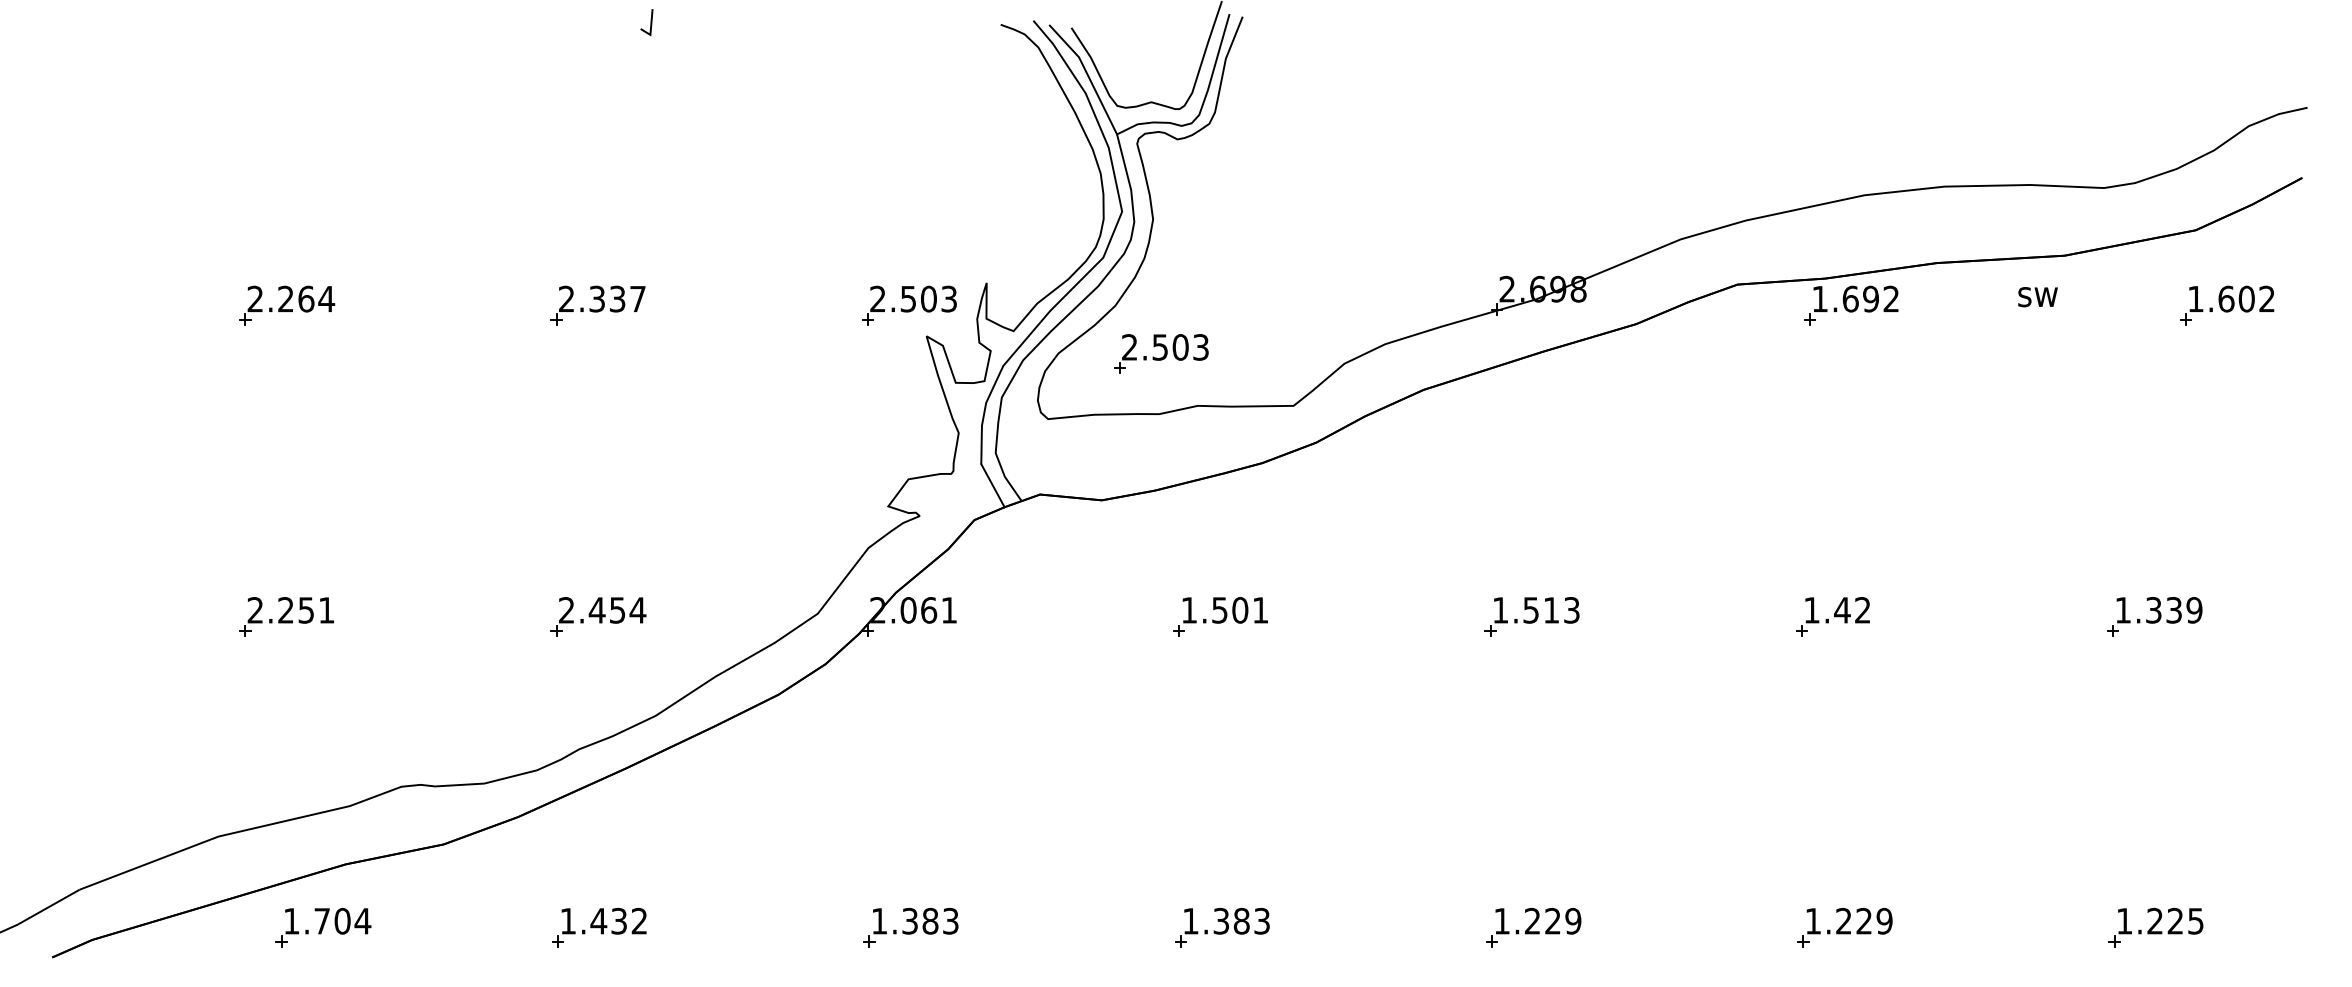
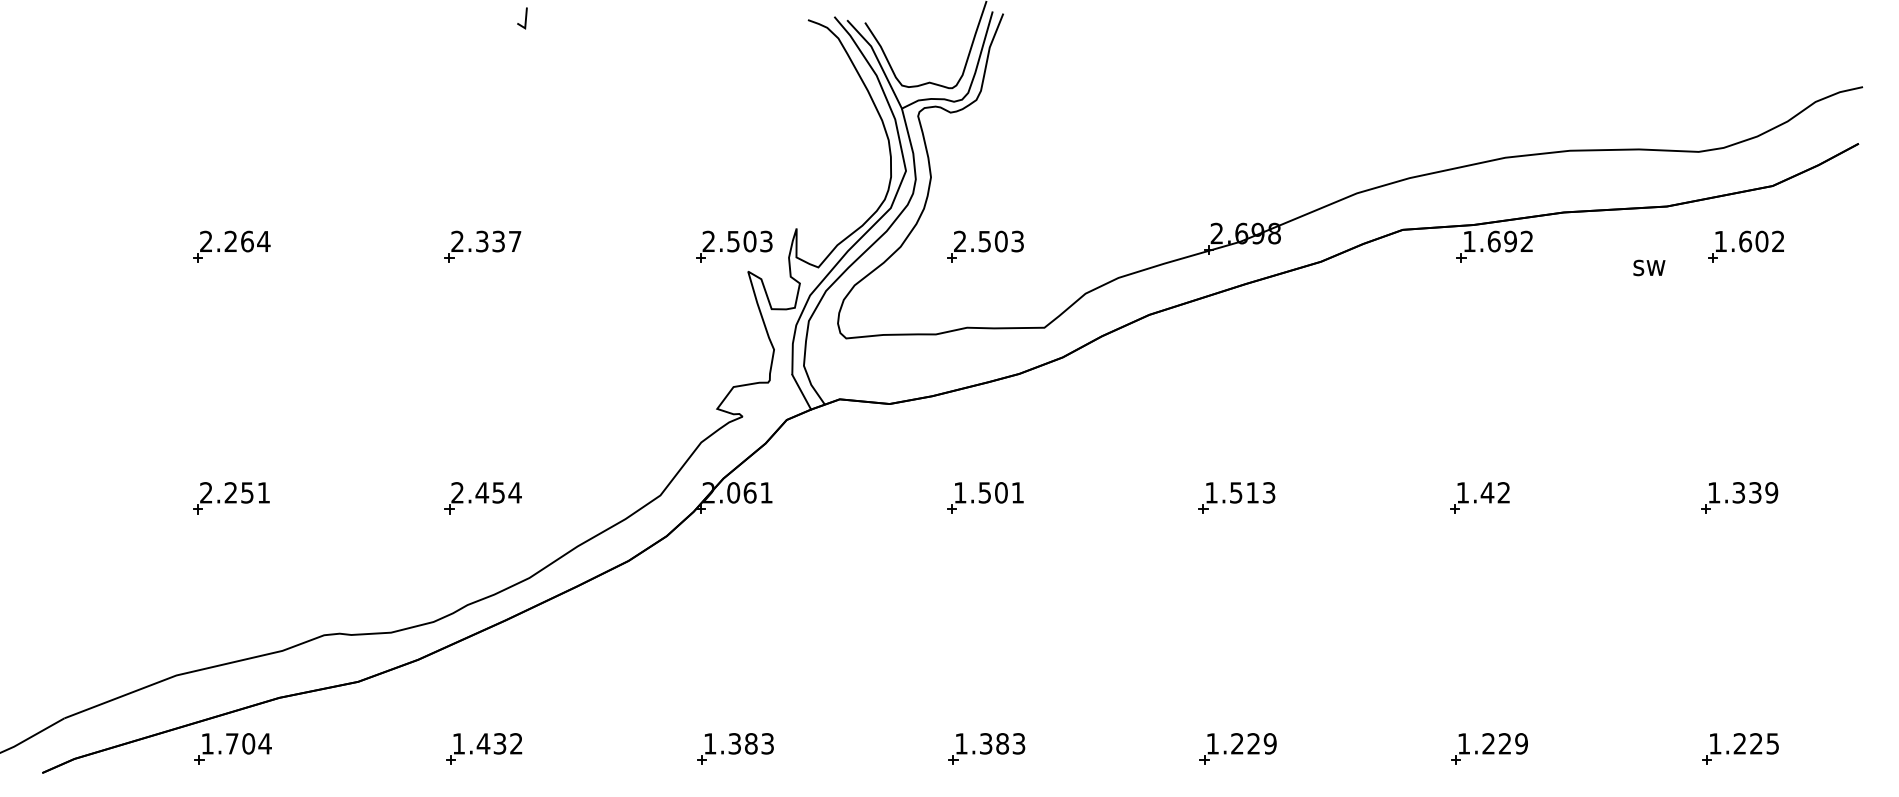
text: (2038, 296) -> (1649, 267), moved
part: (2226, 305) -> (1745, 246), moved
part: (1161, 353) -> (985, 246), moved
part: (322, 927) -> (232, 748), moved

